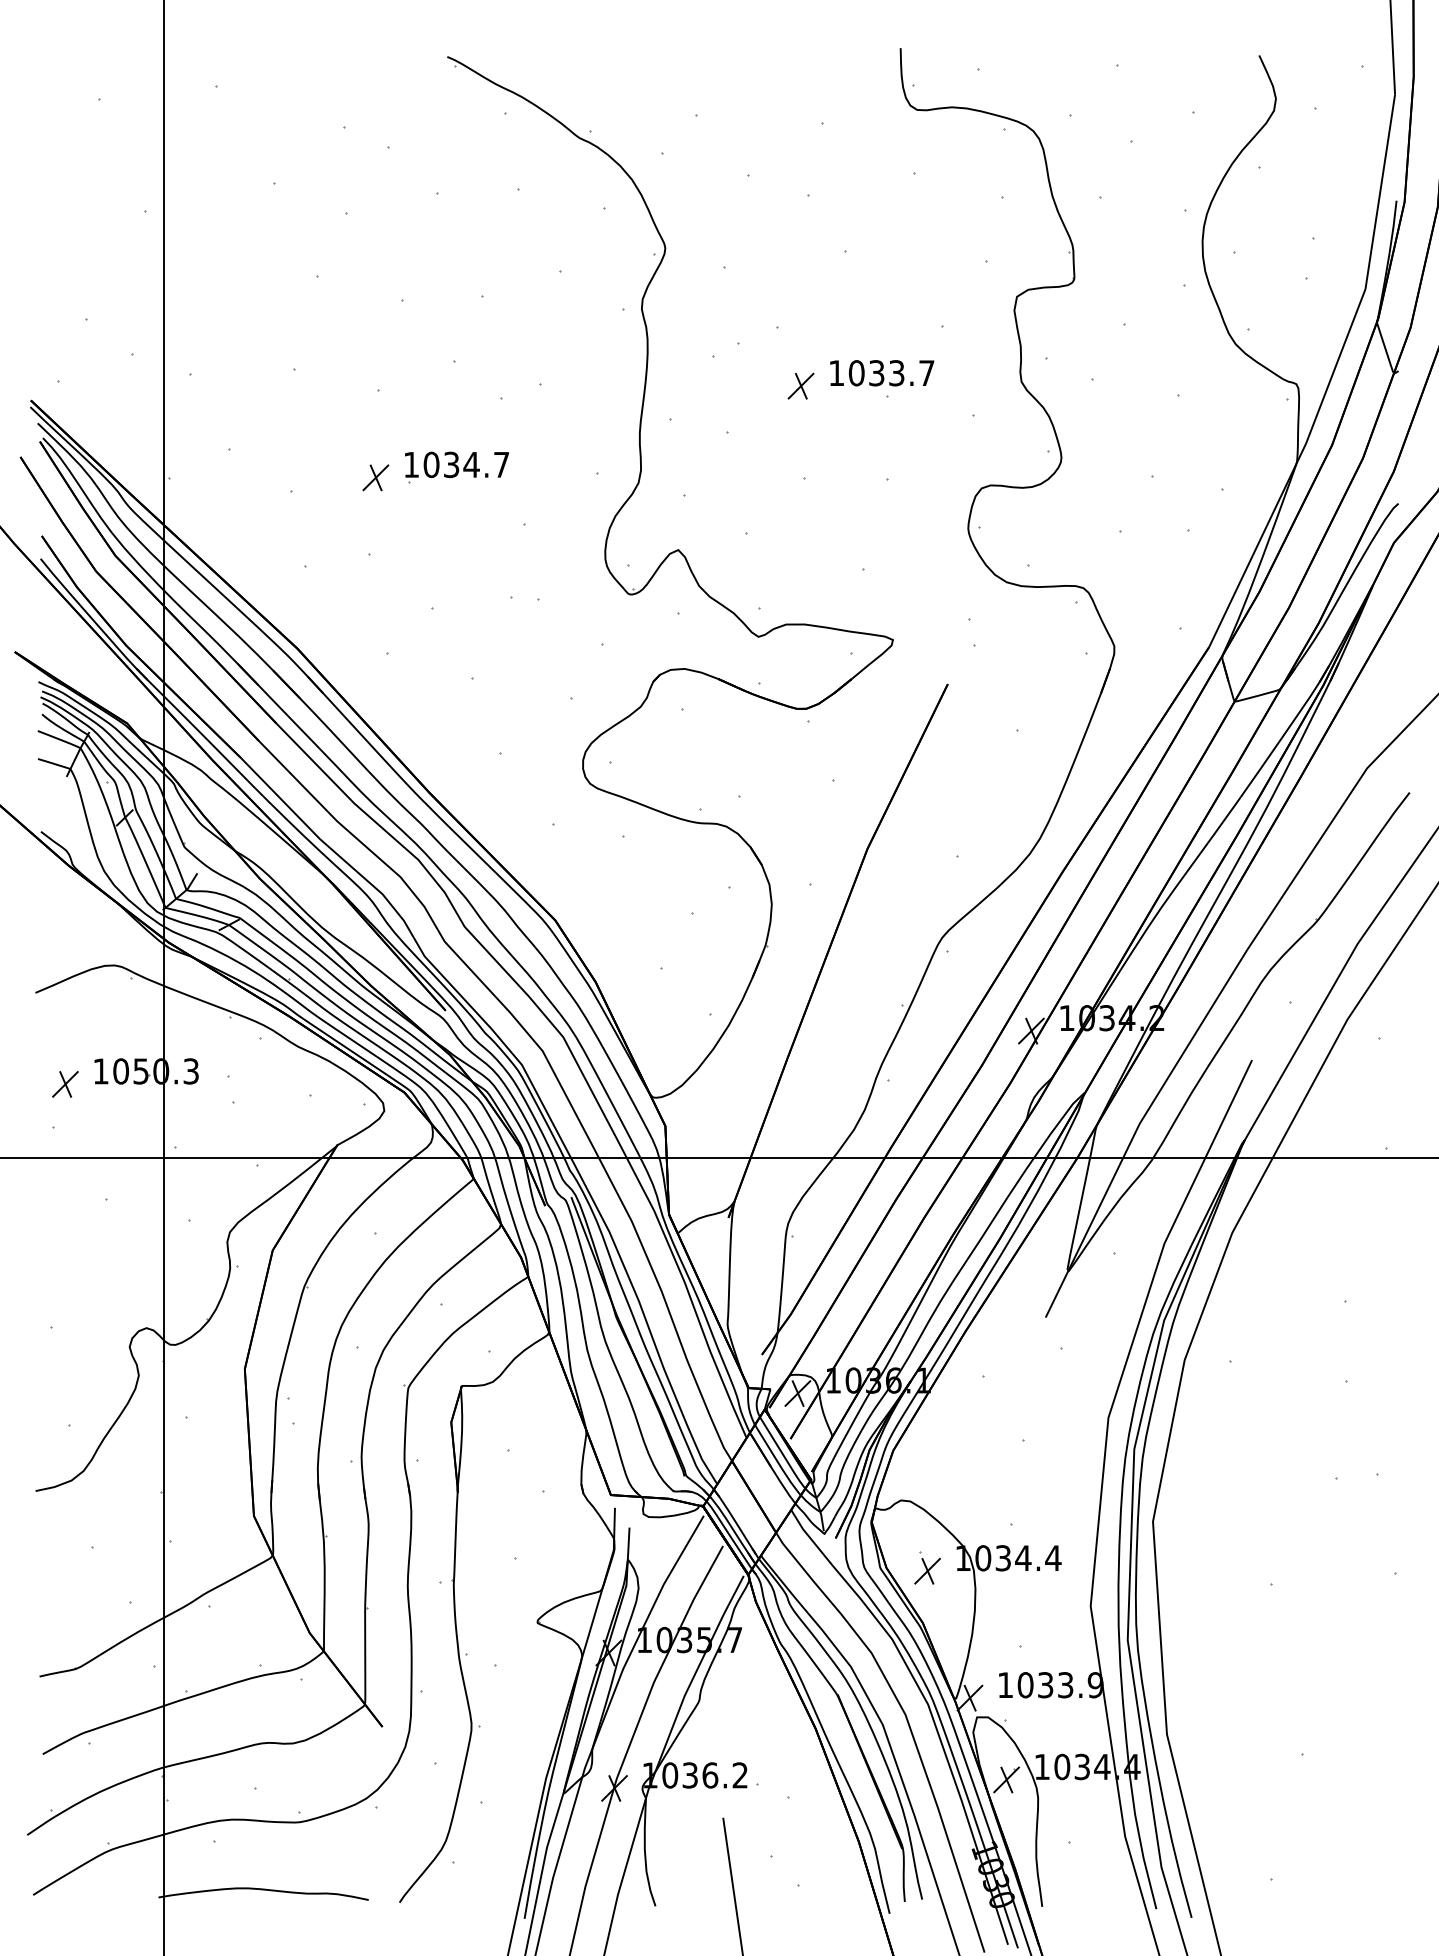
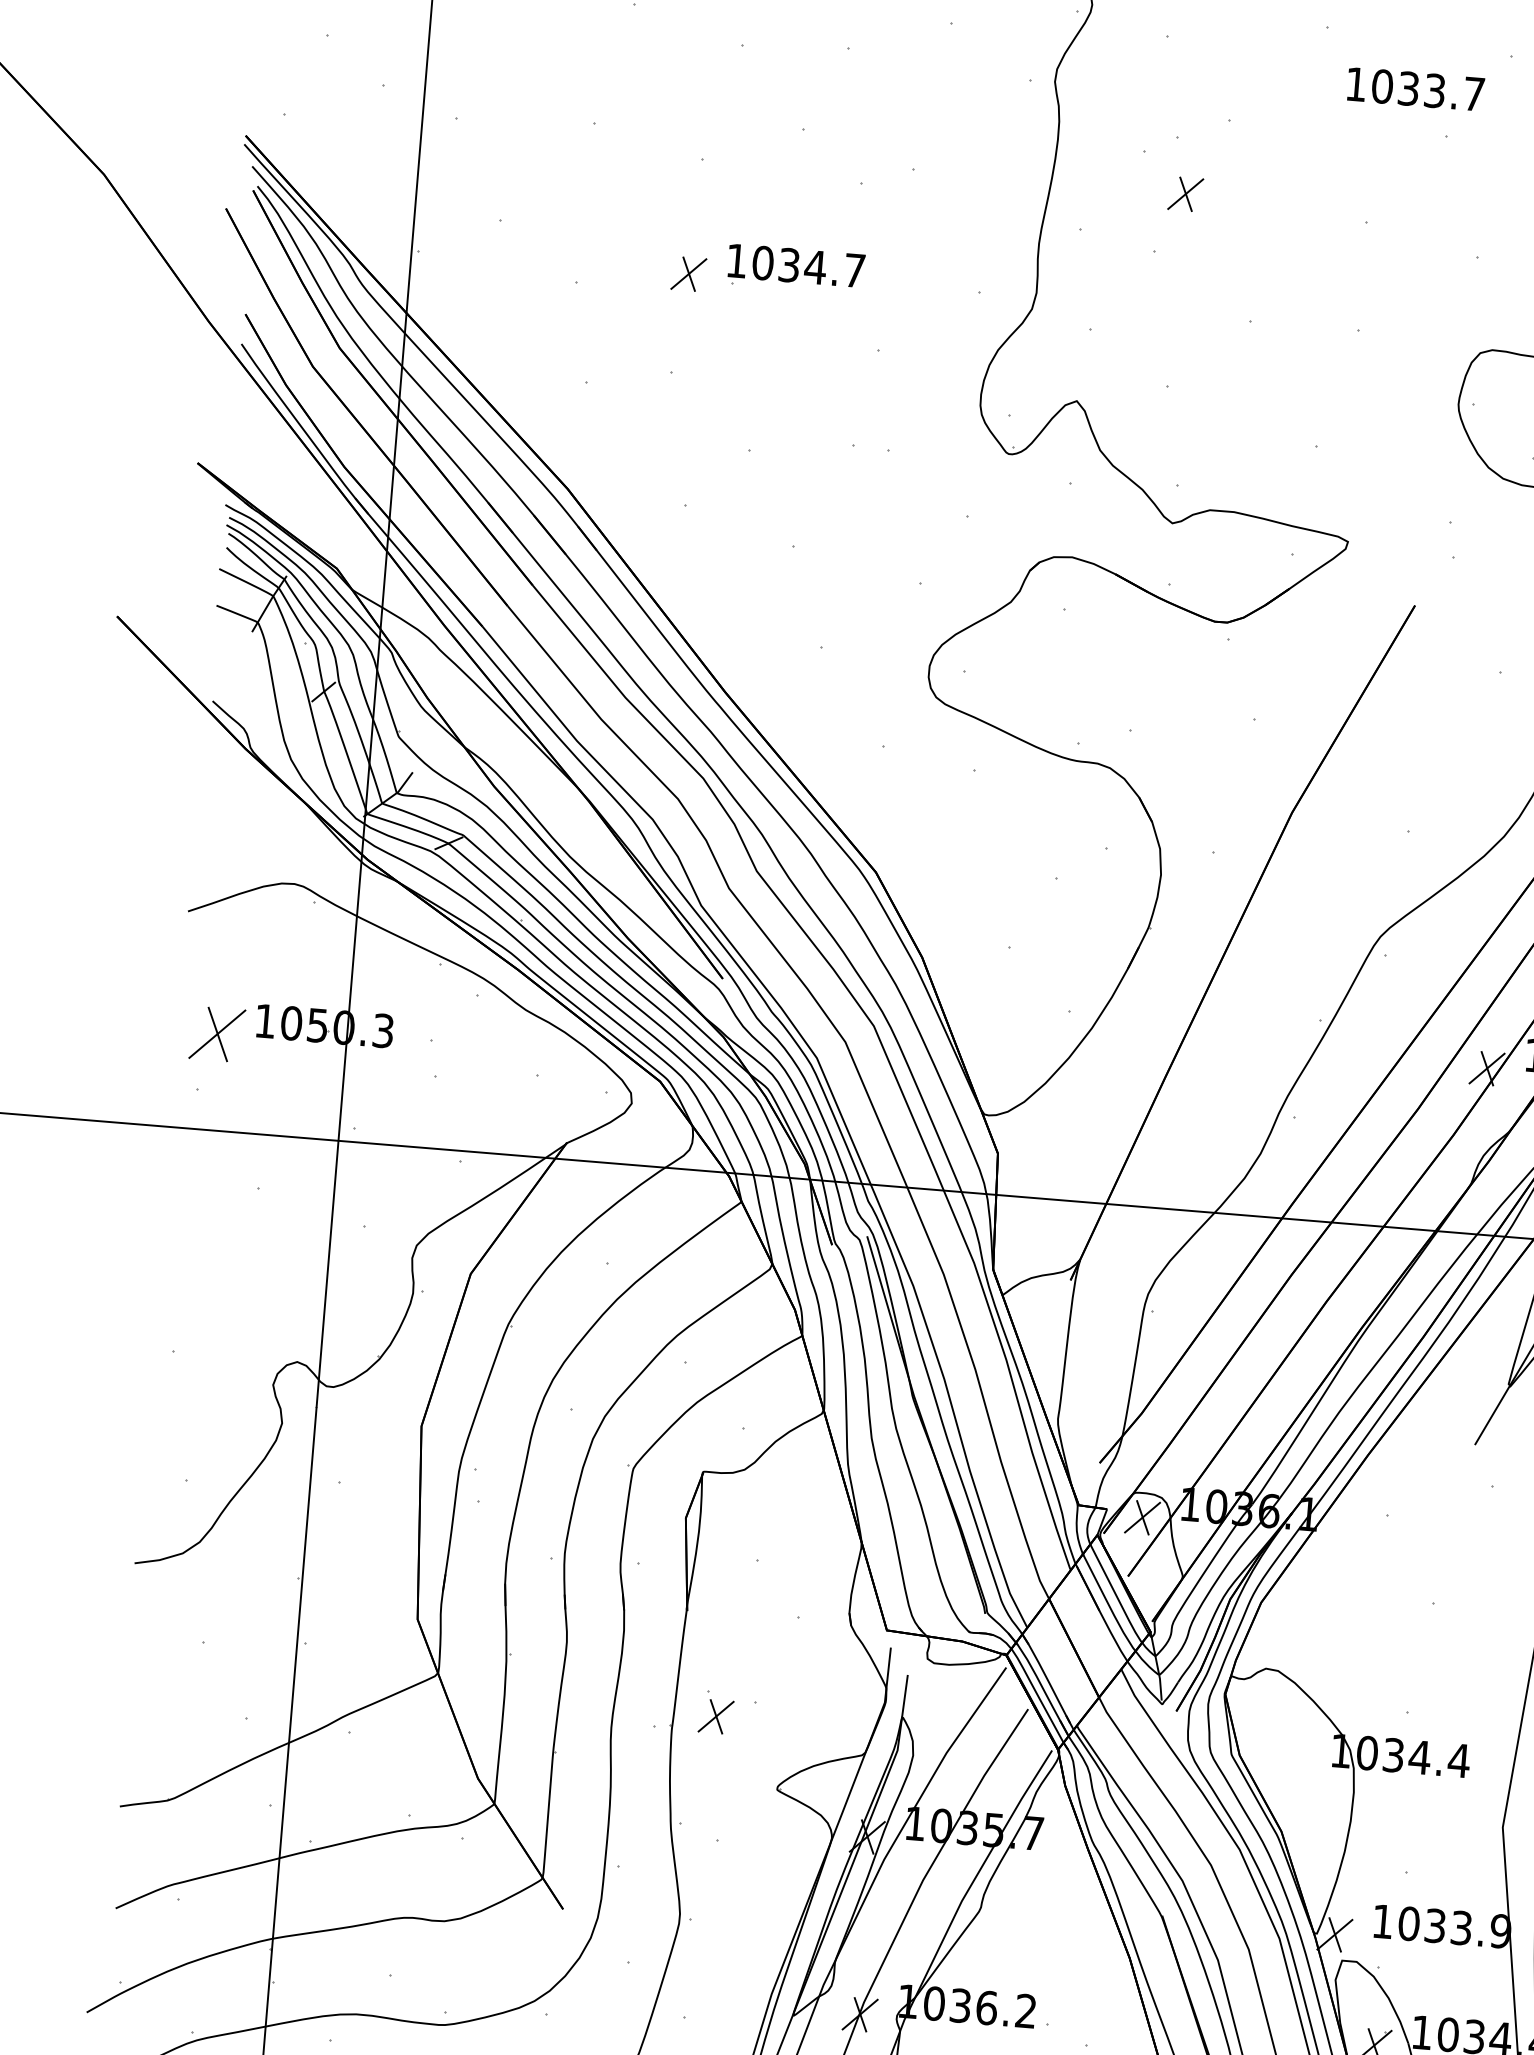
text: (882, 373) -> (1416, 89), moved
part: (800, 385) -> (1185, 193), moved
part: (65, 1084) -> (217, 1034), size x1.6
part: (927, 1567) -> (716, 1711), moved

